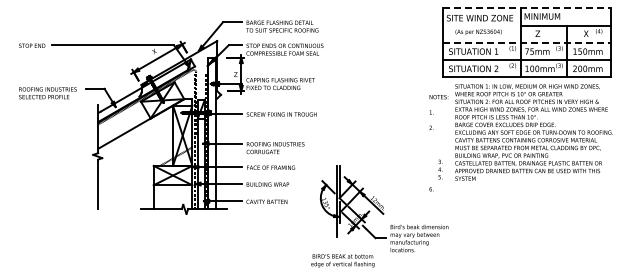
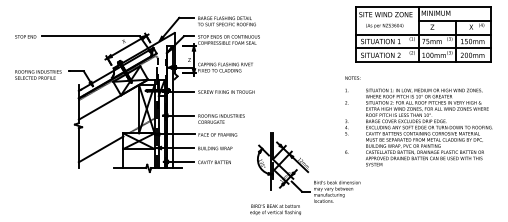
line: (527, 8) -> (424, 6), dashed -> solid
line: (527, 42) -> (424, 34), dashed -> solid
text: (533, 132) -> (428, 127), moved
text: (440, 169) -> (346, 127), moved
line: (125, 185) -> (100, 149), added

